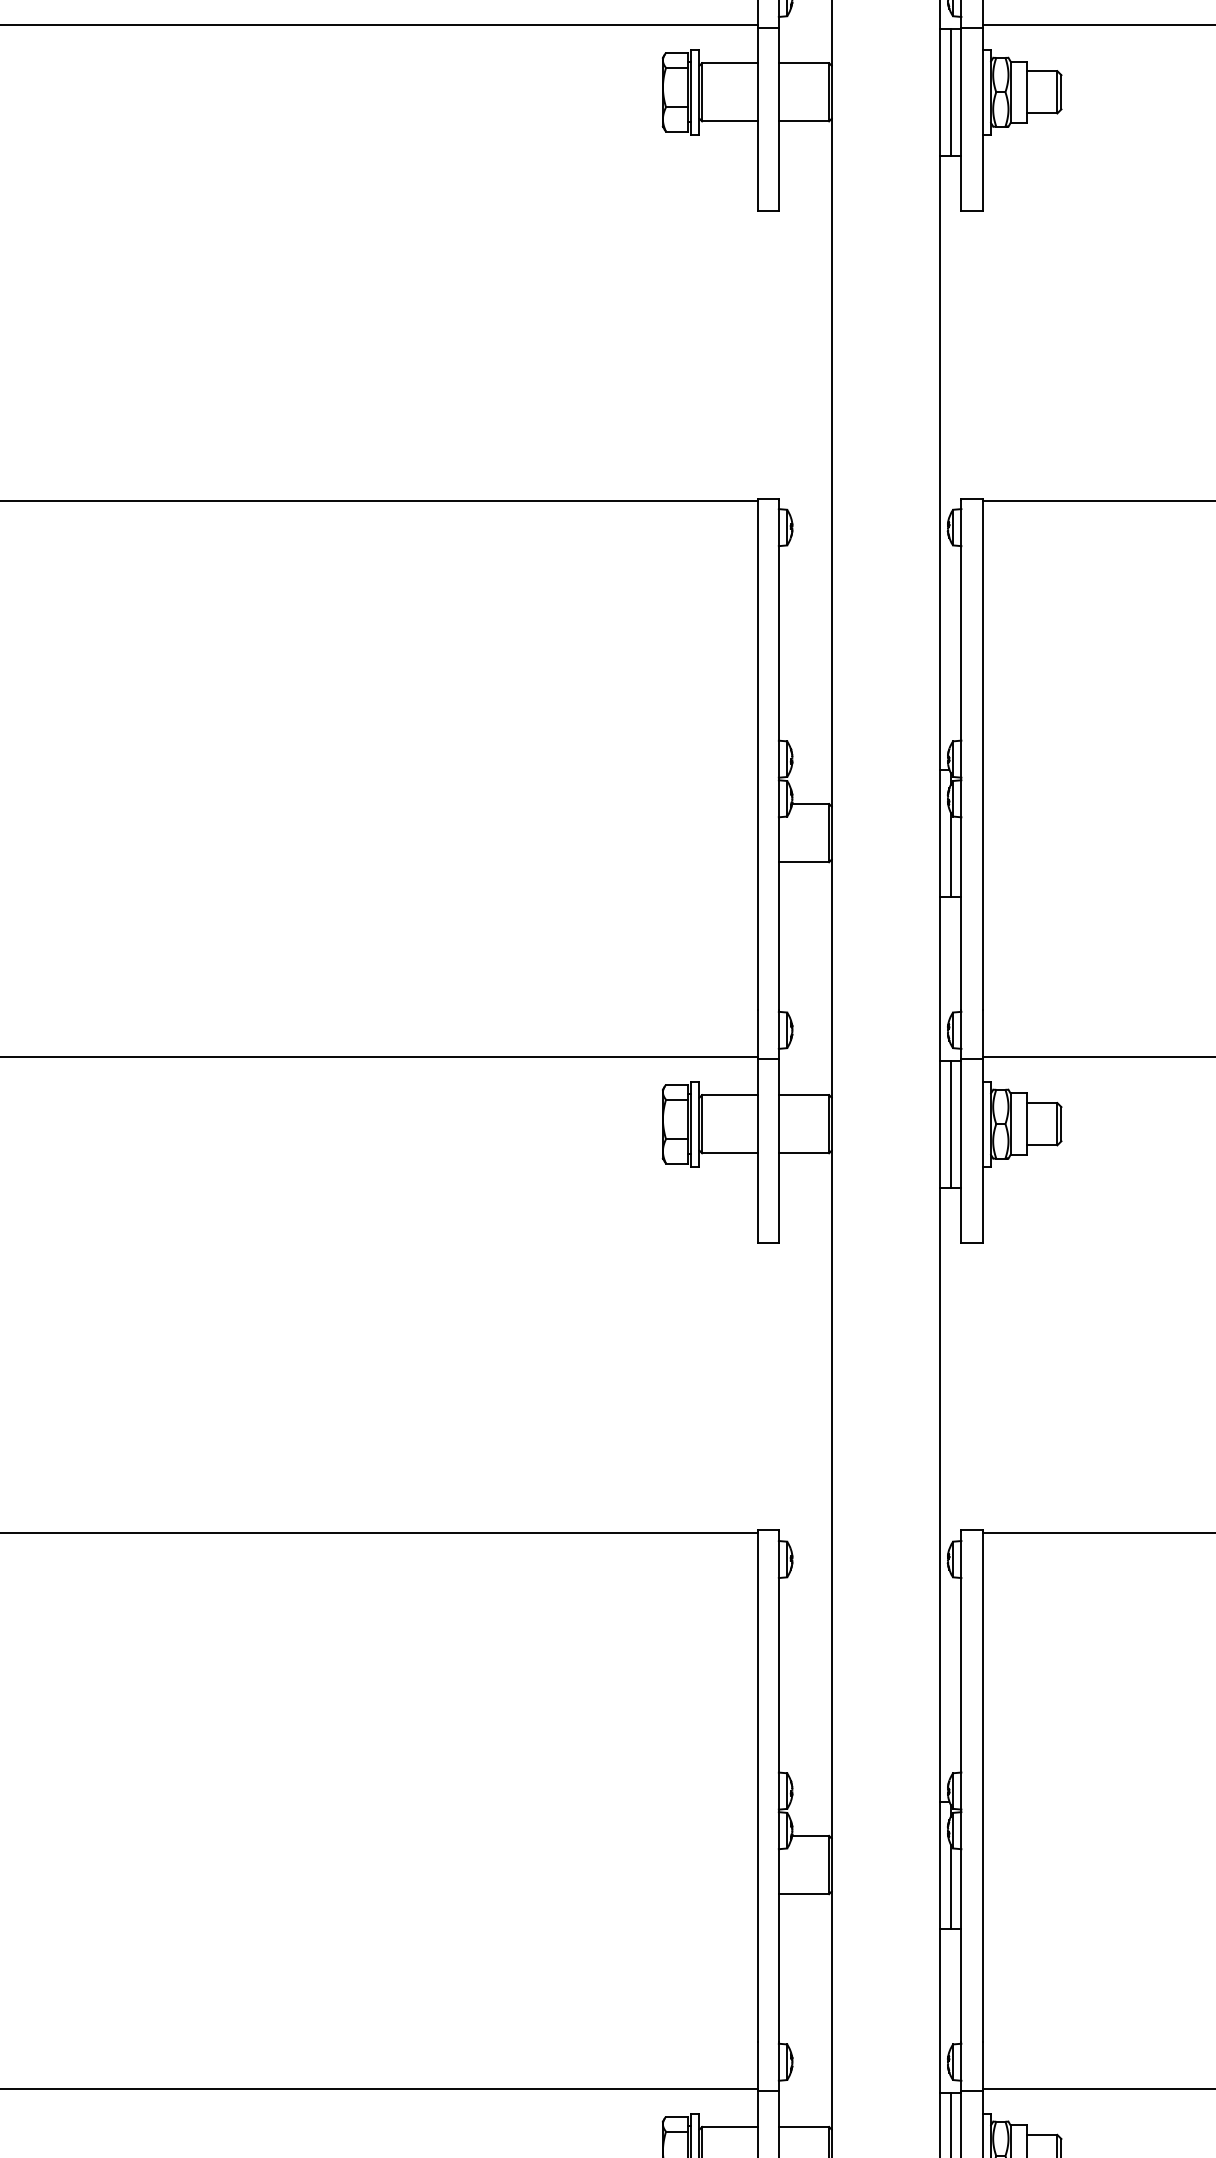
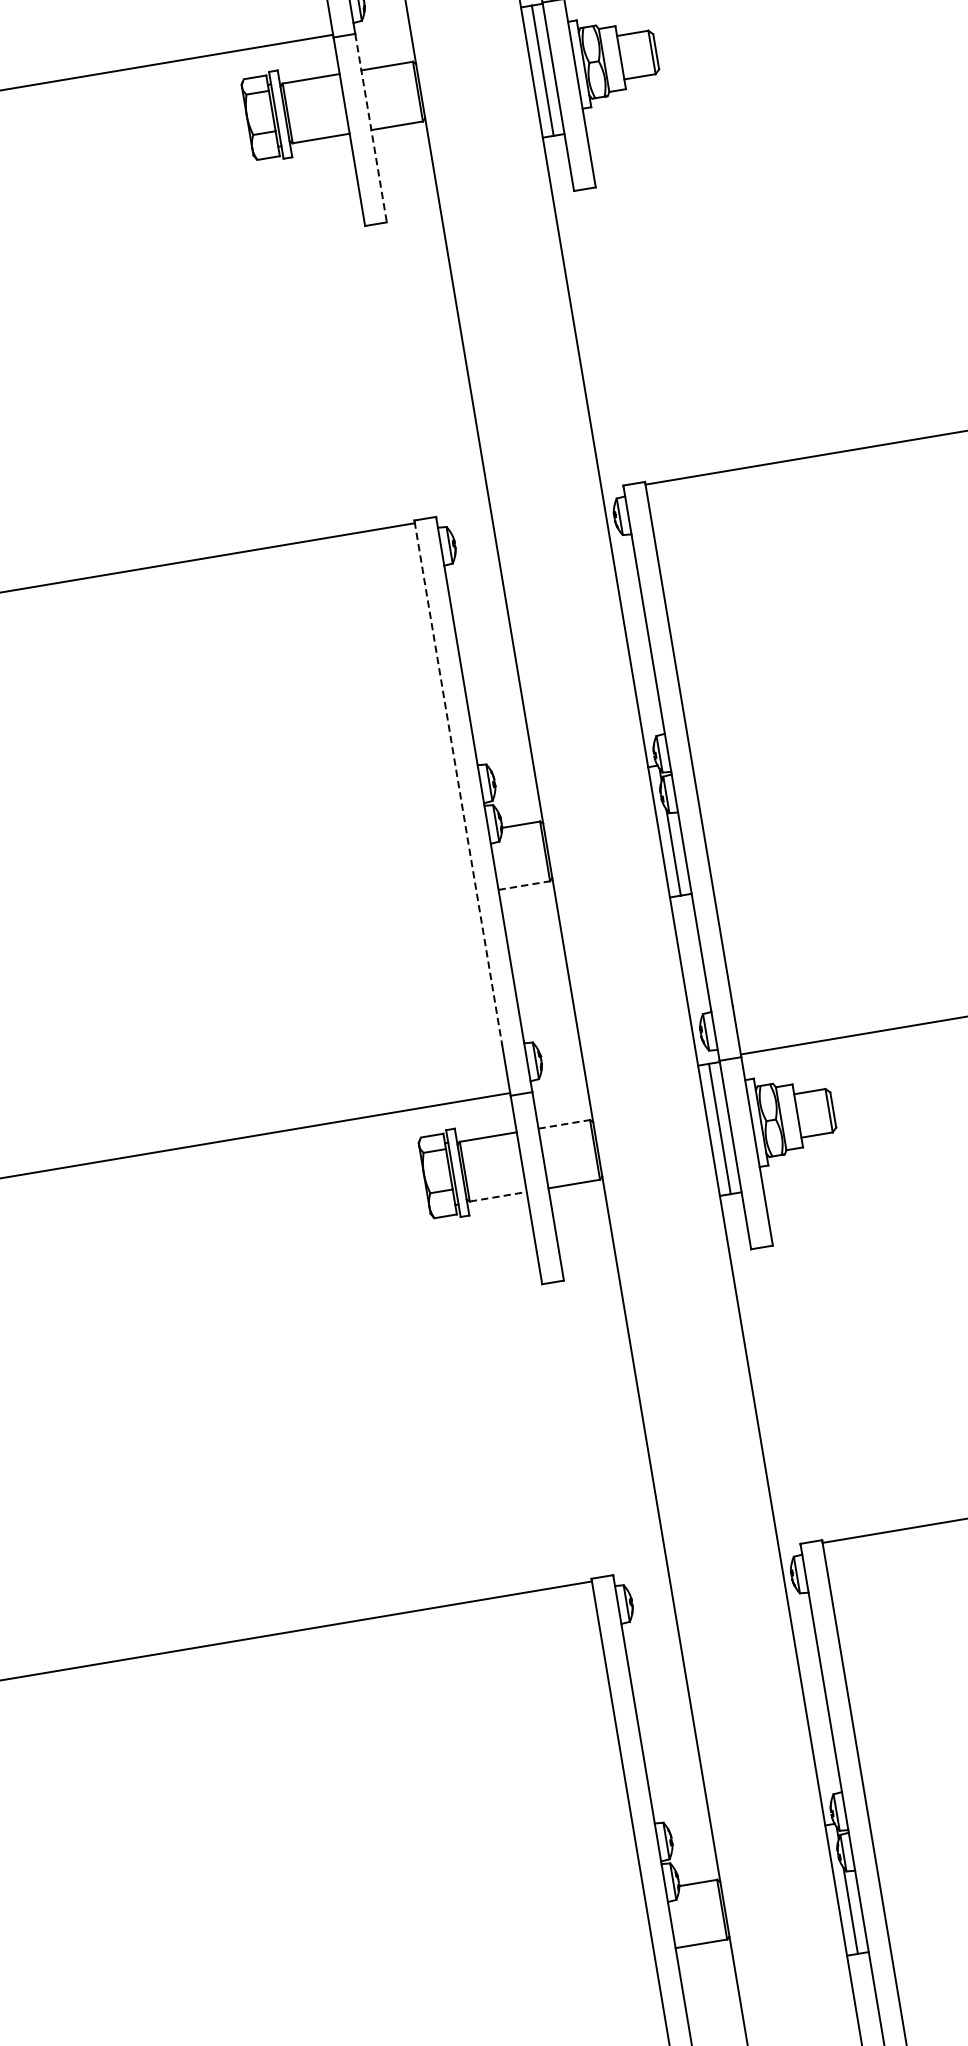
line: (778, 119) -> (370, 128), solid -> dashed
line: (757, 755) -> (458, 784), solid -> dashed
line: (804, 862) -> (524, 885), solid -> dashed
line: (804, 1095) -> (564, 1124), solid -> dashed
line: (729, 1153) -> (497, 1197), solid -> dashed

